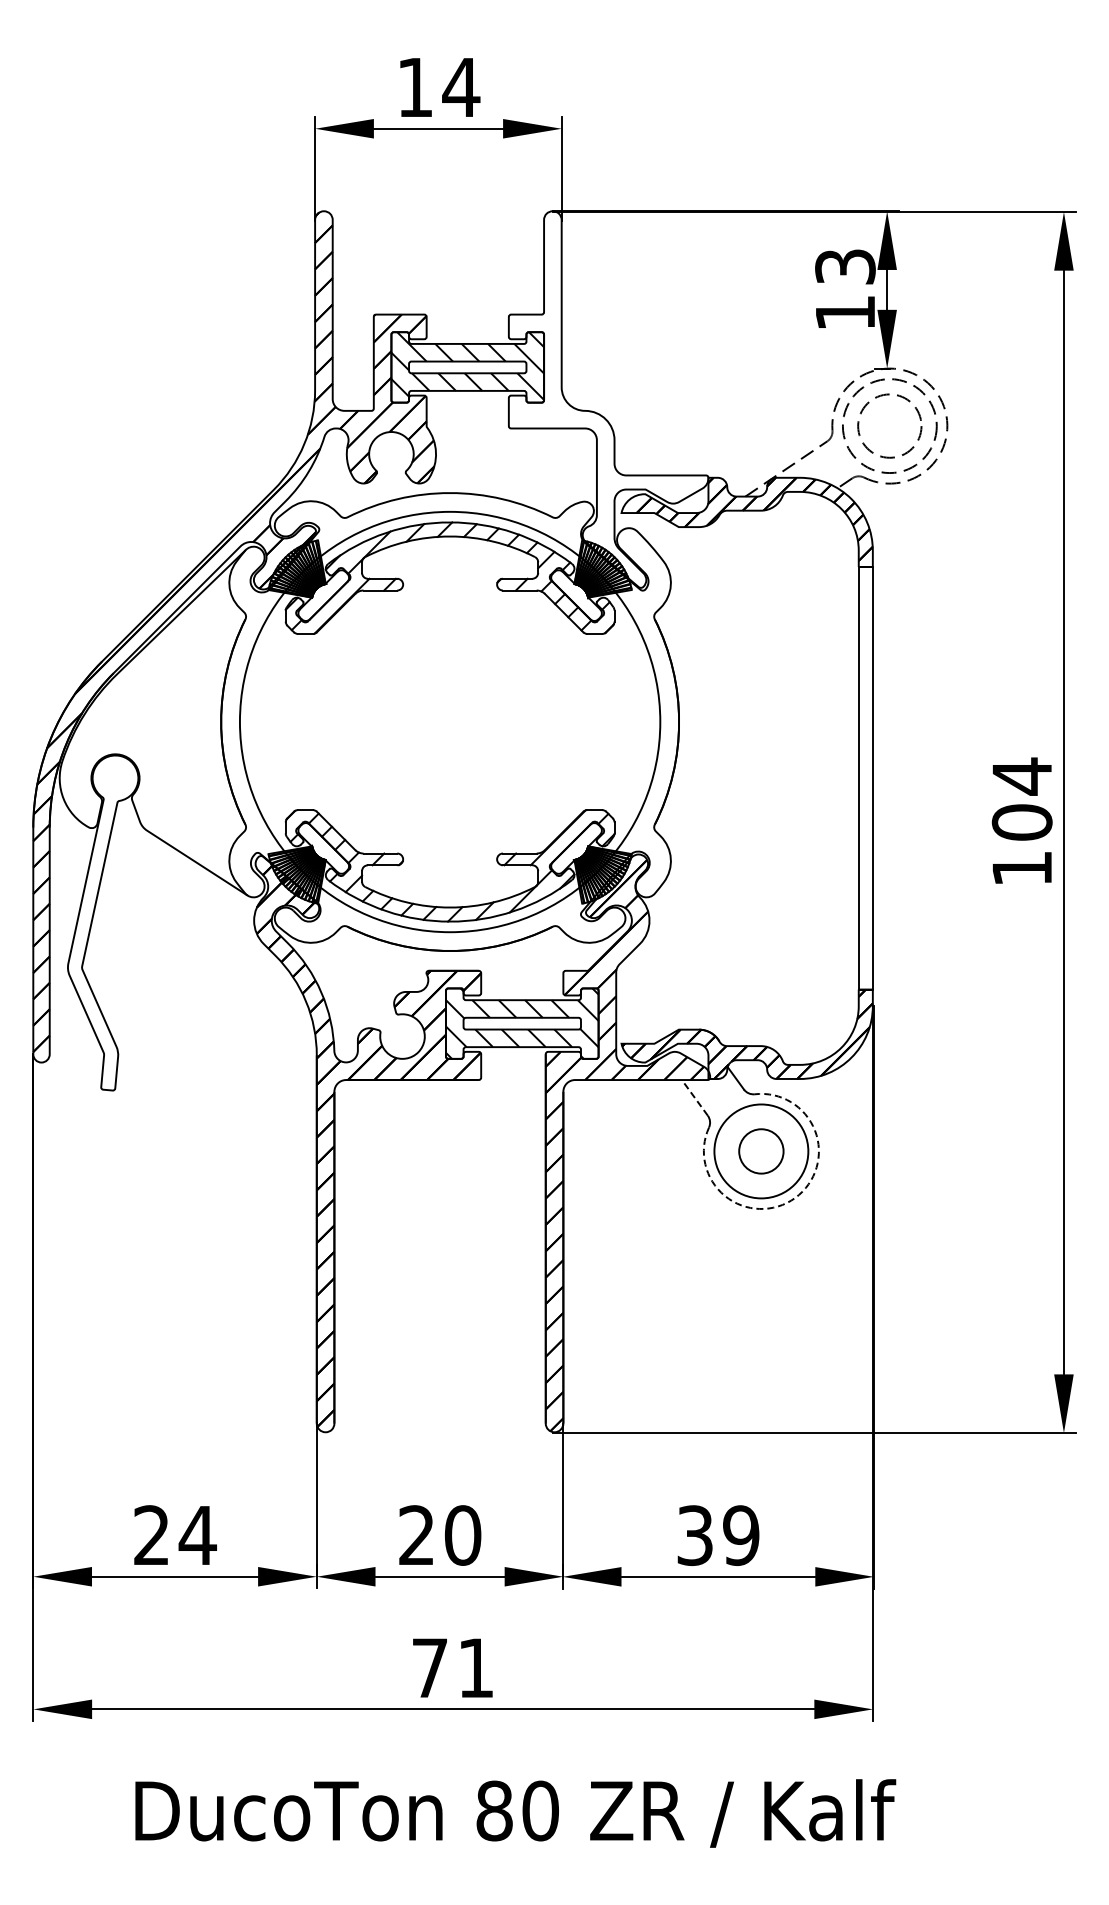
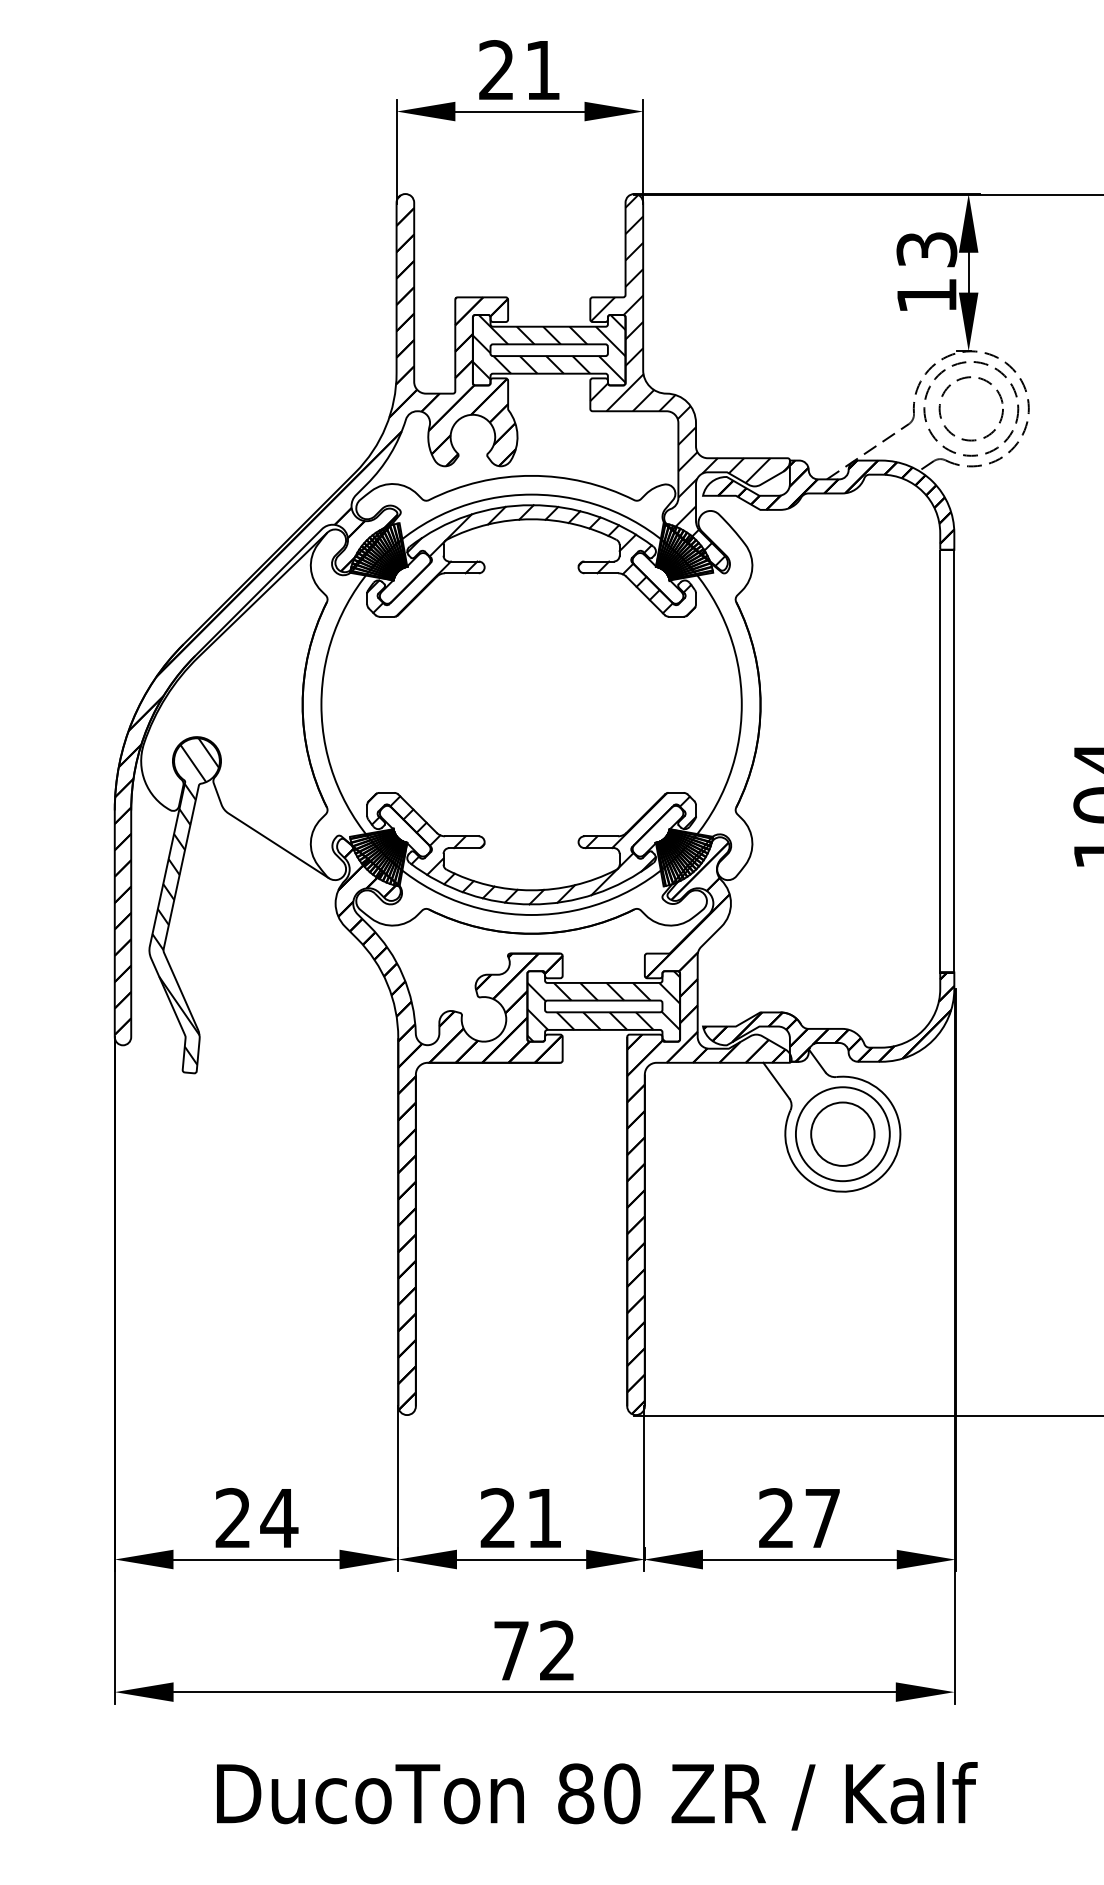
text: (438, 86) -> (519, 69), 14 -> 21
hatch: (607, 397) -> (688, 380), added
hatch: (104, 918) -> (185, 901), added
line: (694, 1097) -> (775, 1080), dashed -> solid
circle: (761, 1151) -> (842, 1134), size x1.43
arc: (795, 1197) -> (876, 1180), dashed -> solid
text: (462, 1535) -> (543, 1518), 20 -> 21
text: (718, 1535) -> (799, 1518), 39 -> 27
text: (475, 1667) -> (556, 1650), 71 -> 72

